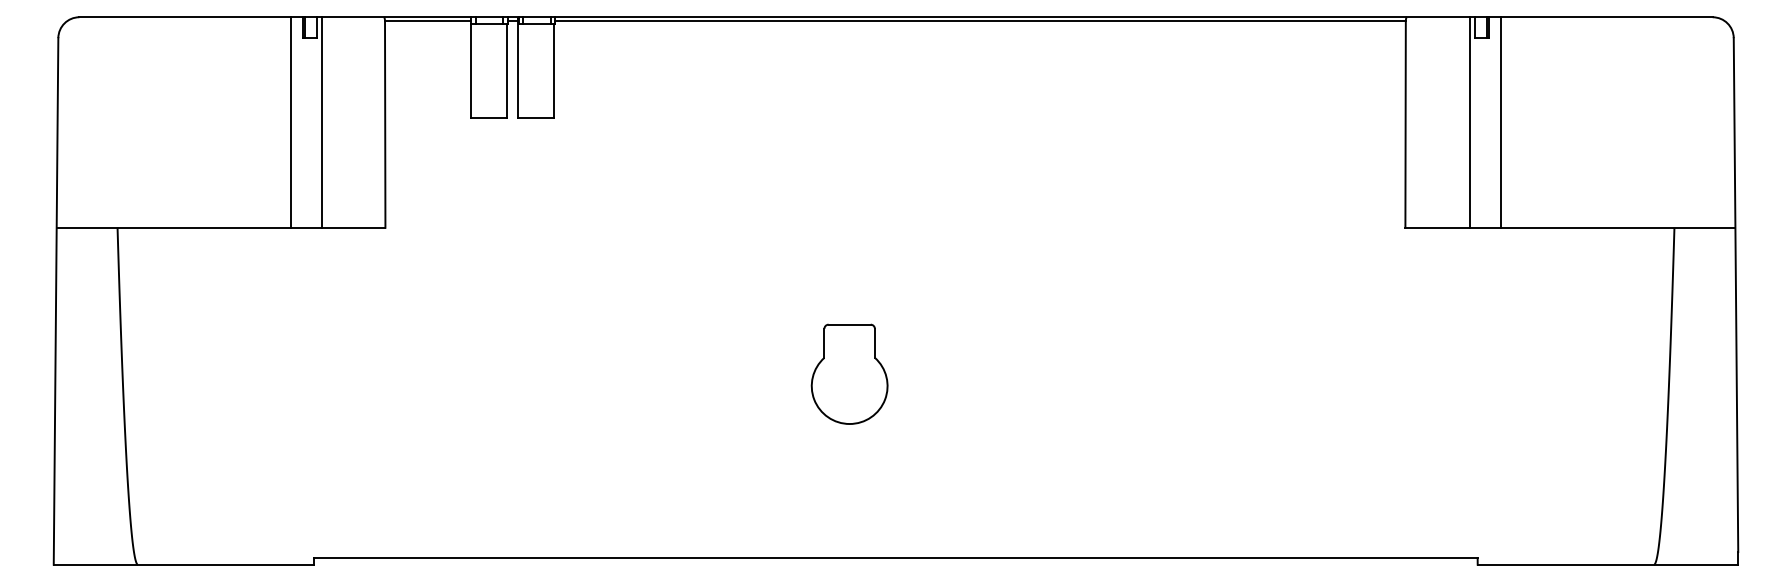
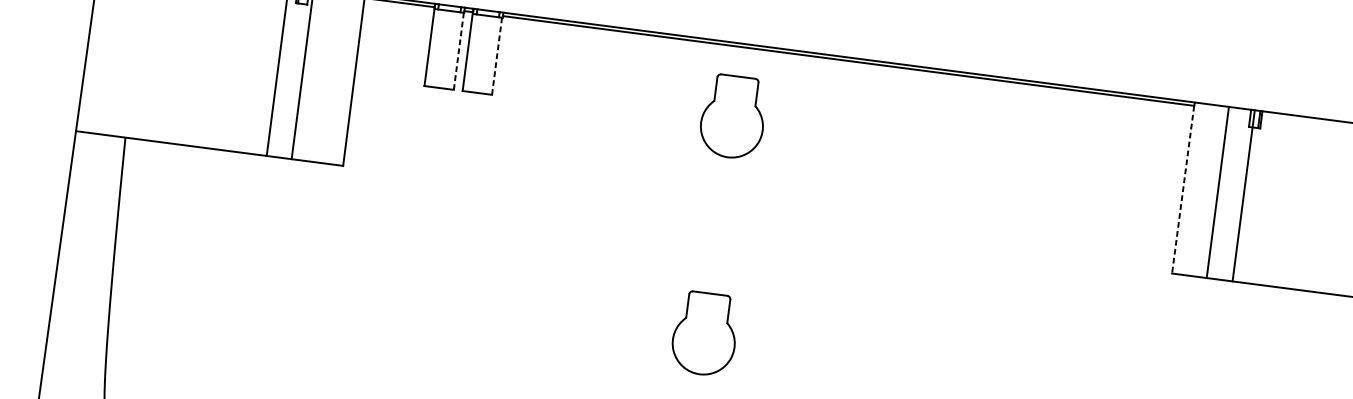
line: (507, 70) -> (458, 50), solid -> dashed
line: (554, 70) -> (497, 55), solid -> dashed
part: (849, 106) -> (733, 116), added
line: (1470, 122) -> (1218, 192), moved
line: (1500, 122) -> (1243, 195), moved
line: (1405, 125) -> (1182, 190), solid -> dashed

